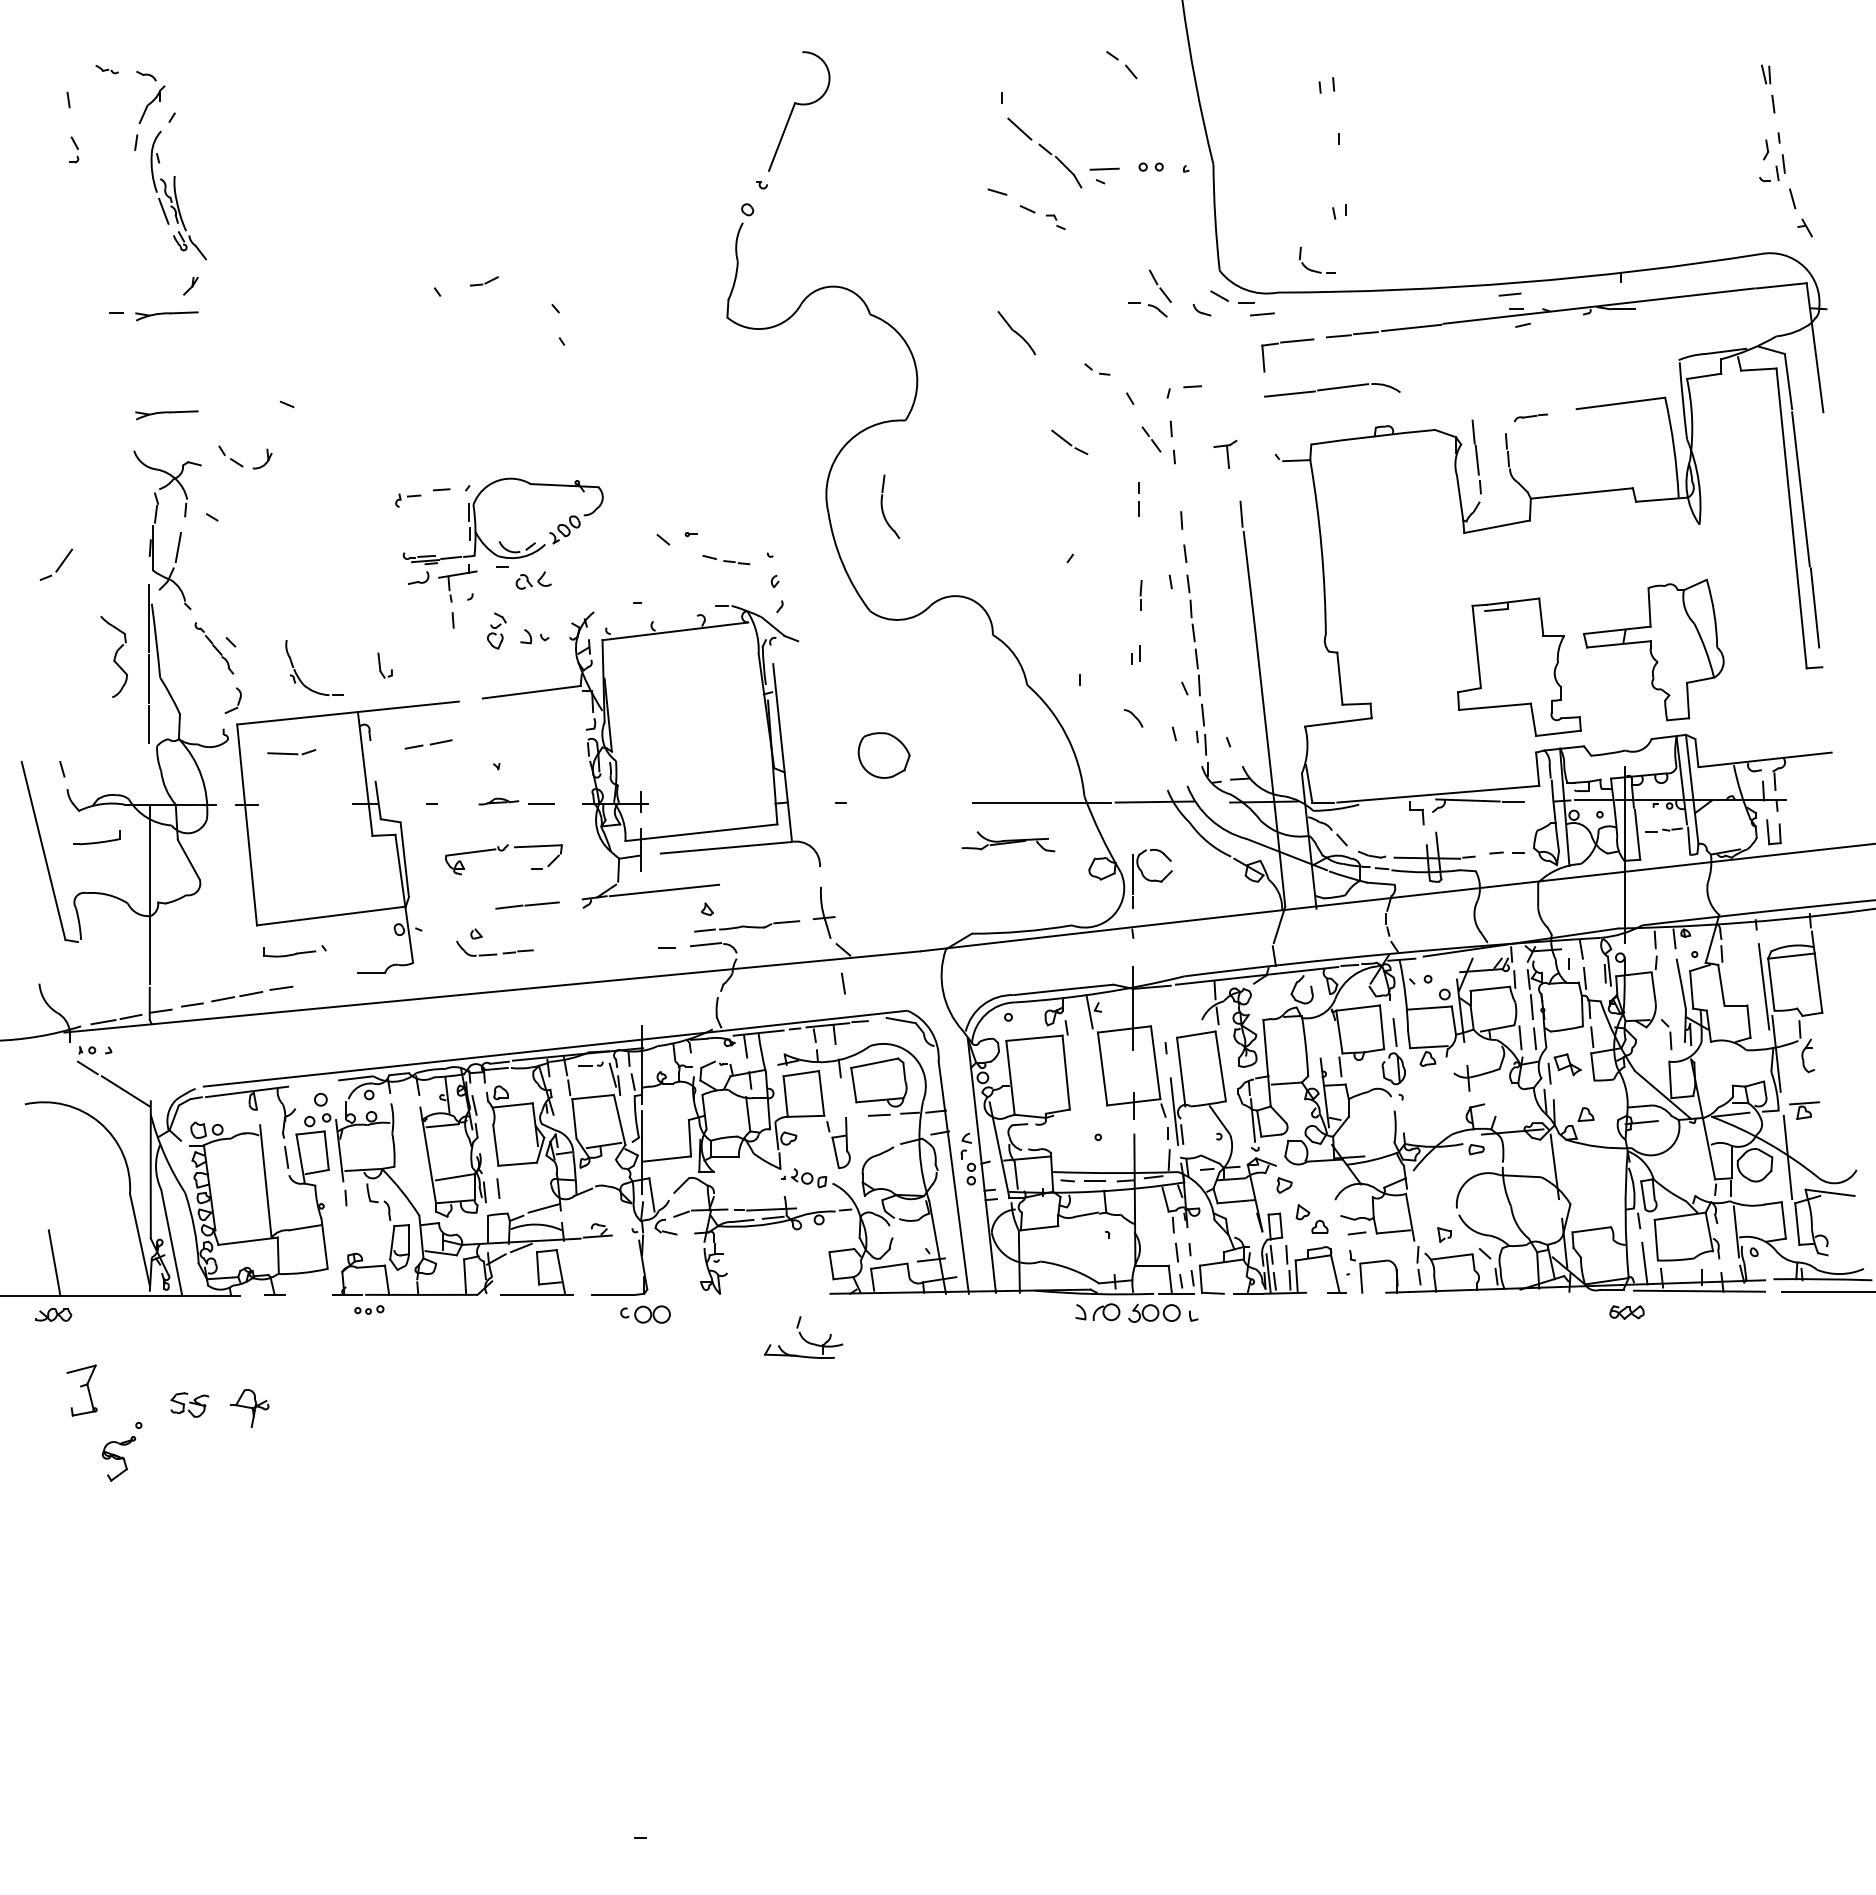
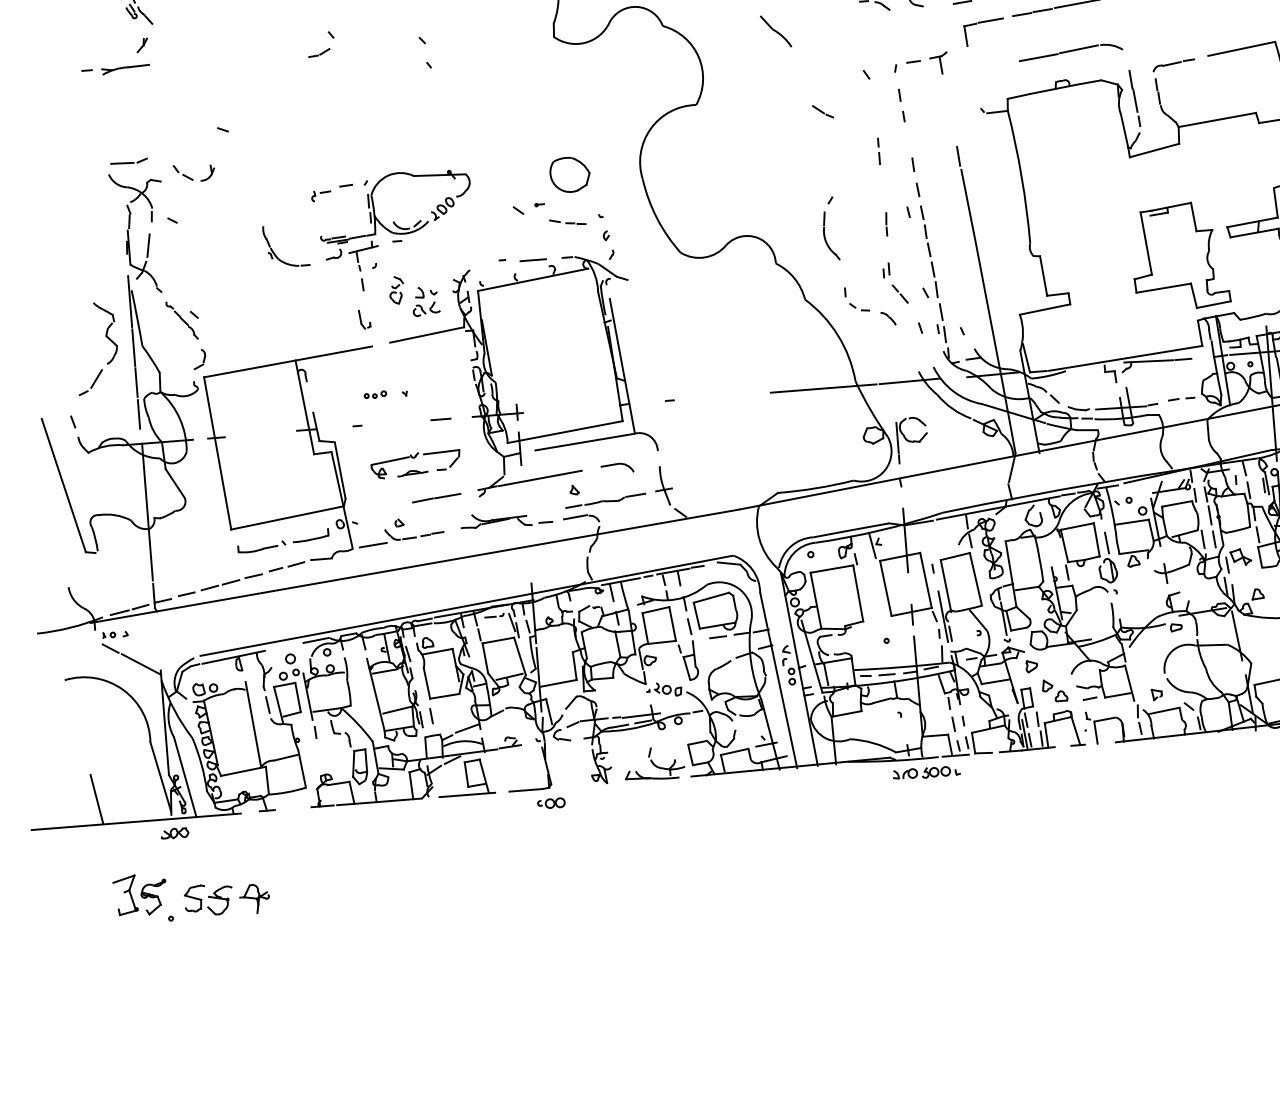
part: (484, 281) -> (319, 53), moved
part: (1097, 369) -> (859, 307), moved
part: (1332, 390) -> (1071, 52), moved
part: (166, 415) -> (131, 145), removed
part: (1530, 417) -> (1173, 65), size x1.67
line: (1151, 439) -> (900, 294), moved
part: (1069, 442) -> (822, 111), size x0.71
part: (1225, 453) -> (938, 62), moved
part: (883, 509) -> (825, 238), moved
part: (56, 564) -> (90, 382), moved
part: (533, 580) -> (426, 309), moved
line: (677, 605) -> (533, 259), added
part: (384, 665) -> (364, 319), moved
part: (300, 678) -> (276, 254), moved
line: (429, 744) -> (287, 566), moved
part: (291, 752) -> (128, 161), moved
part: (883, 755) -> (569, 174), moved
line: (148, 765) -> (138, 413), added
part: (498, 801) -> (412, 473), moved
part: (96, 837) -> (310, 535), moved
part: (1008, 841) -> (496, 520), moved
part: (765, 885) -> (617, 468), added
line: (439, 959) -> (372, 544), added
line: (843, 983) -> (689, 626), moved
part: (369, 1309) -> (375, 394), moved
part: (1136, 1313) -> (926, 773), size x0.71
part: (53, 1314) -> (174, 833), moved
part: (645, 1314) -> (551, 803), size x0.71
part: (803, 1337) -> (654, 763), moved
part: (189, 1404) -> (208, 899), size x1.67
part: (118, 1458) -> (153, 896), moved

